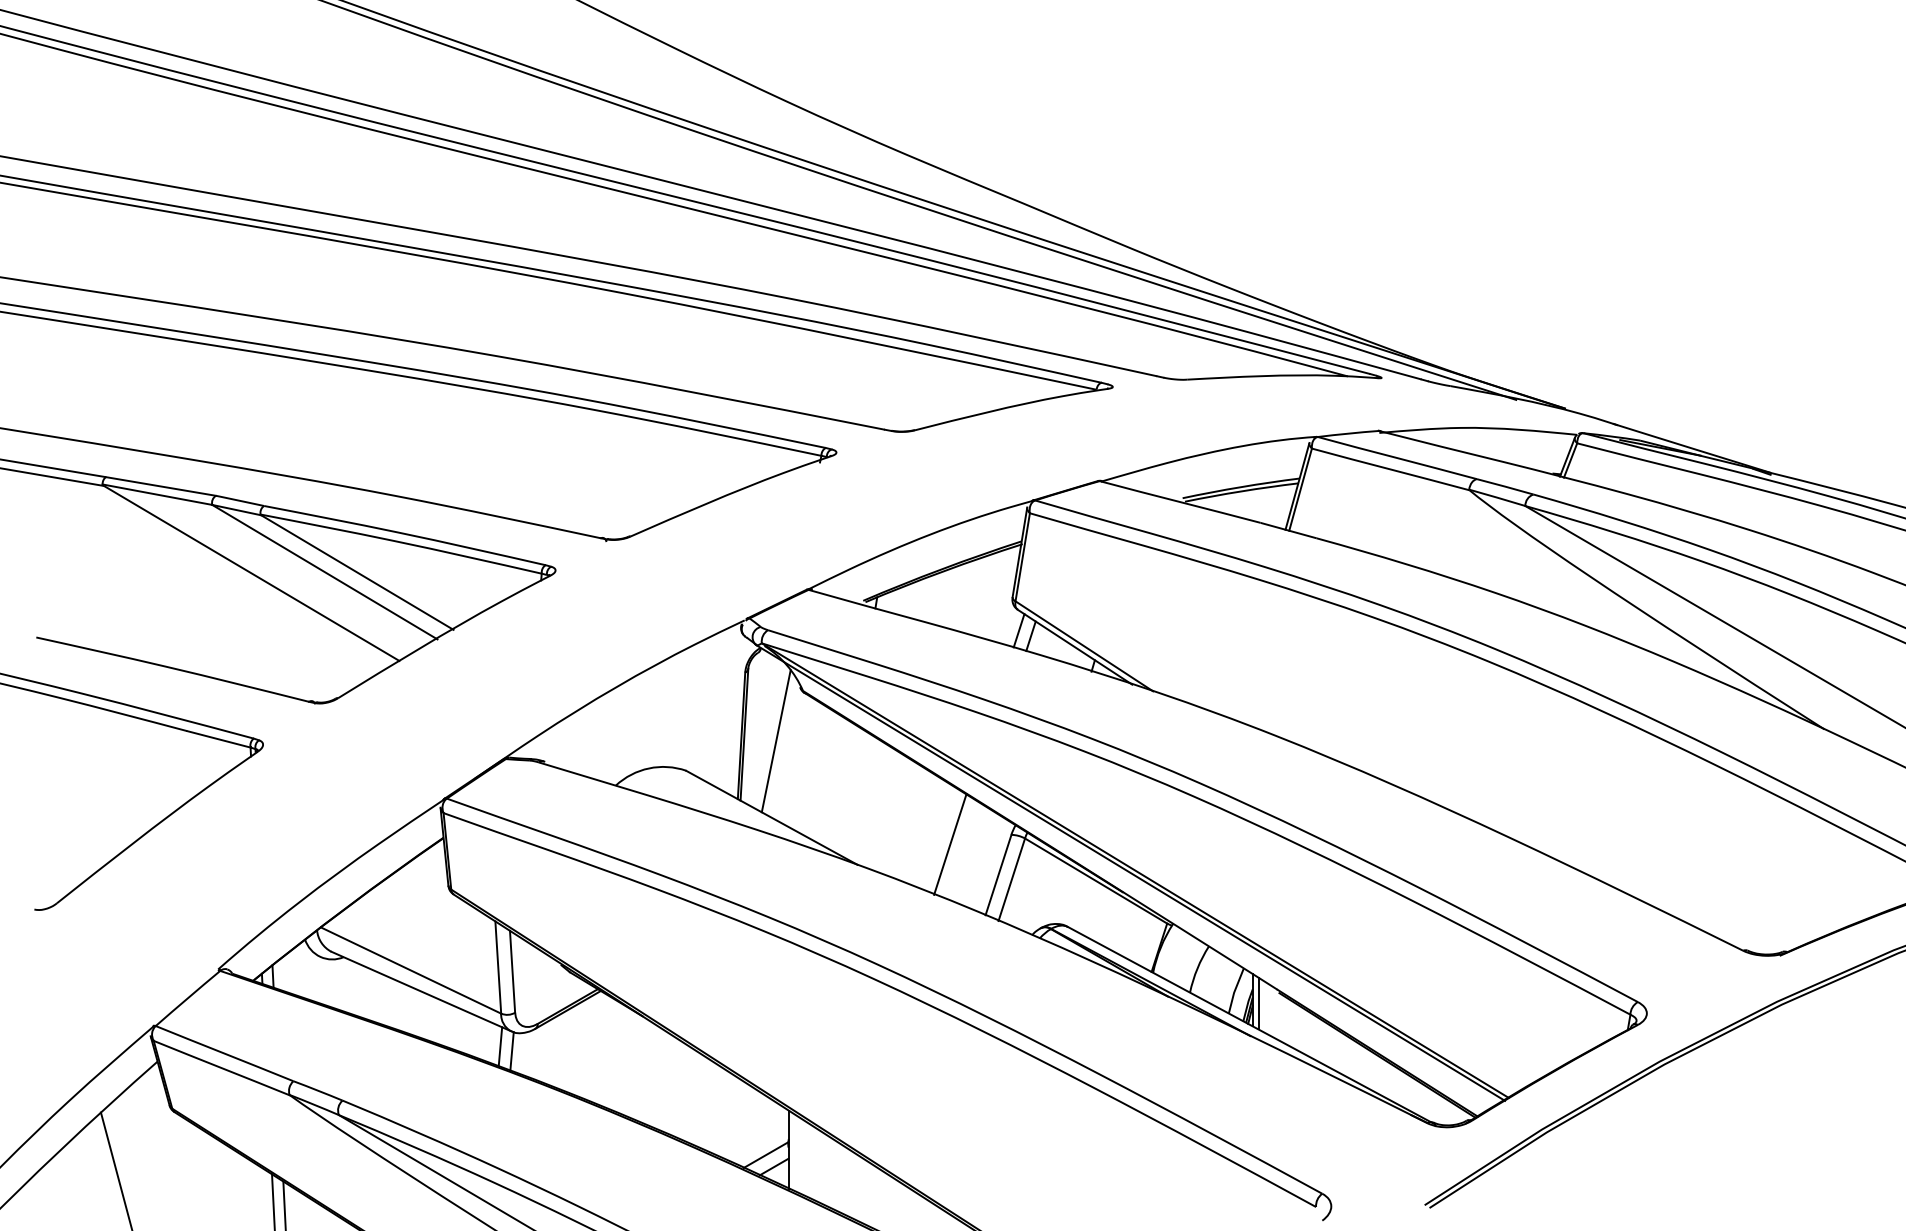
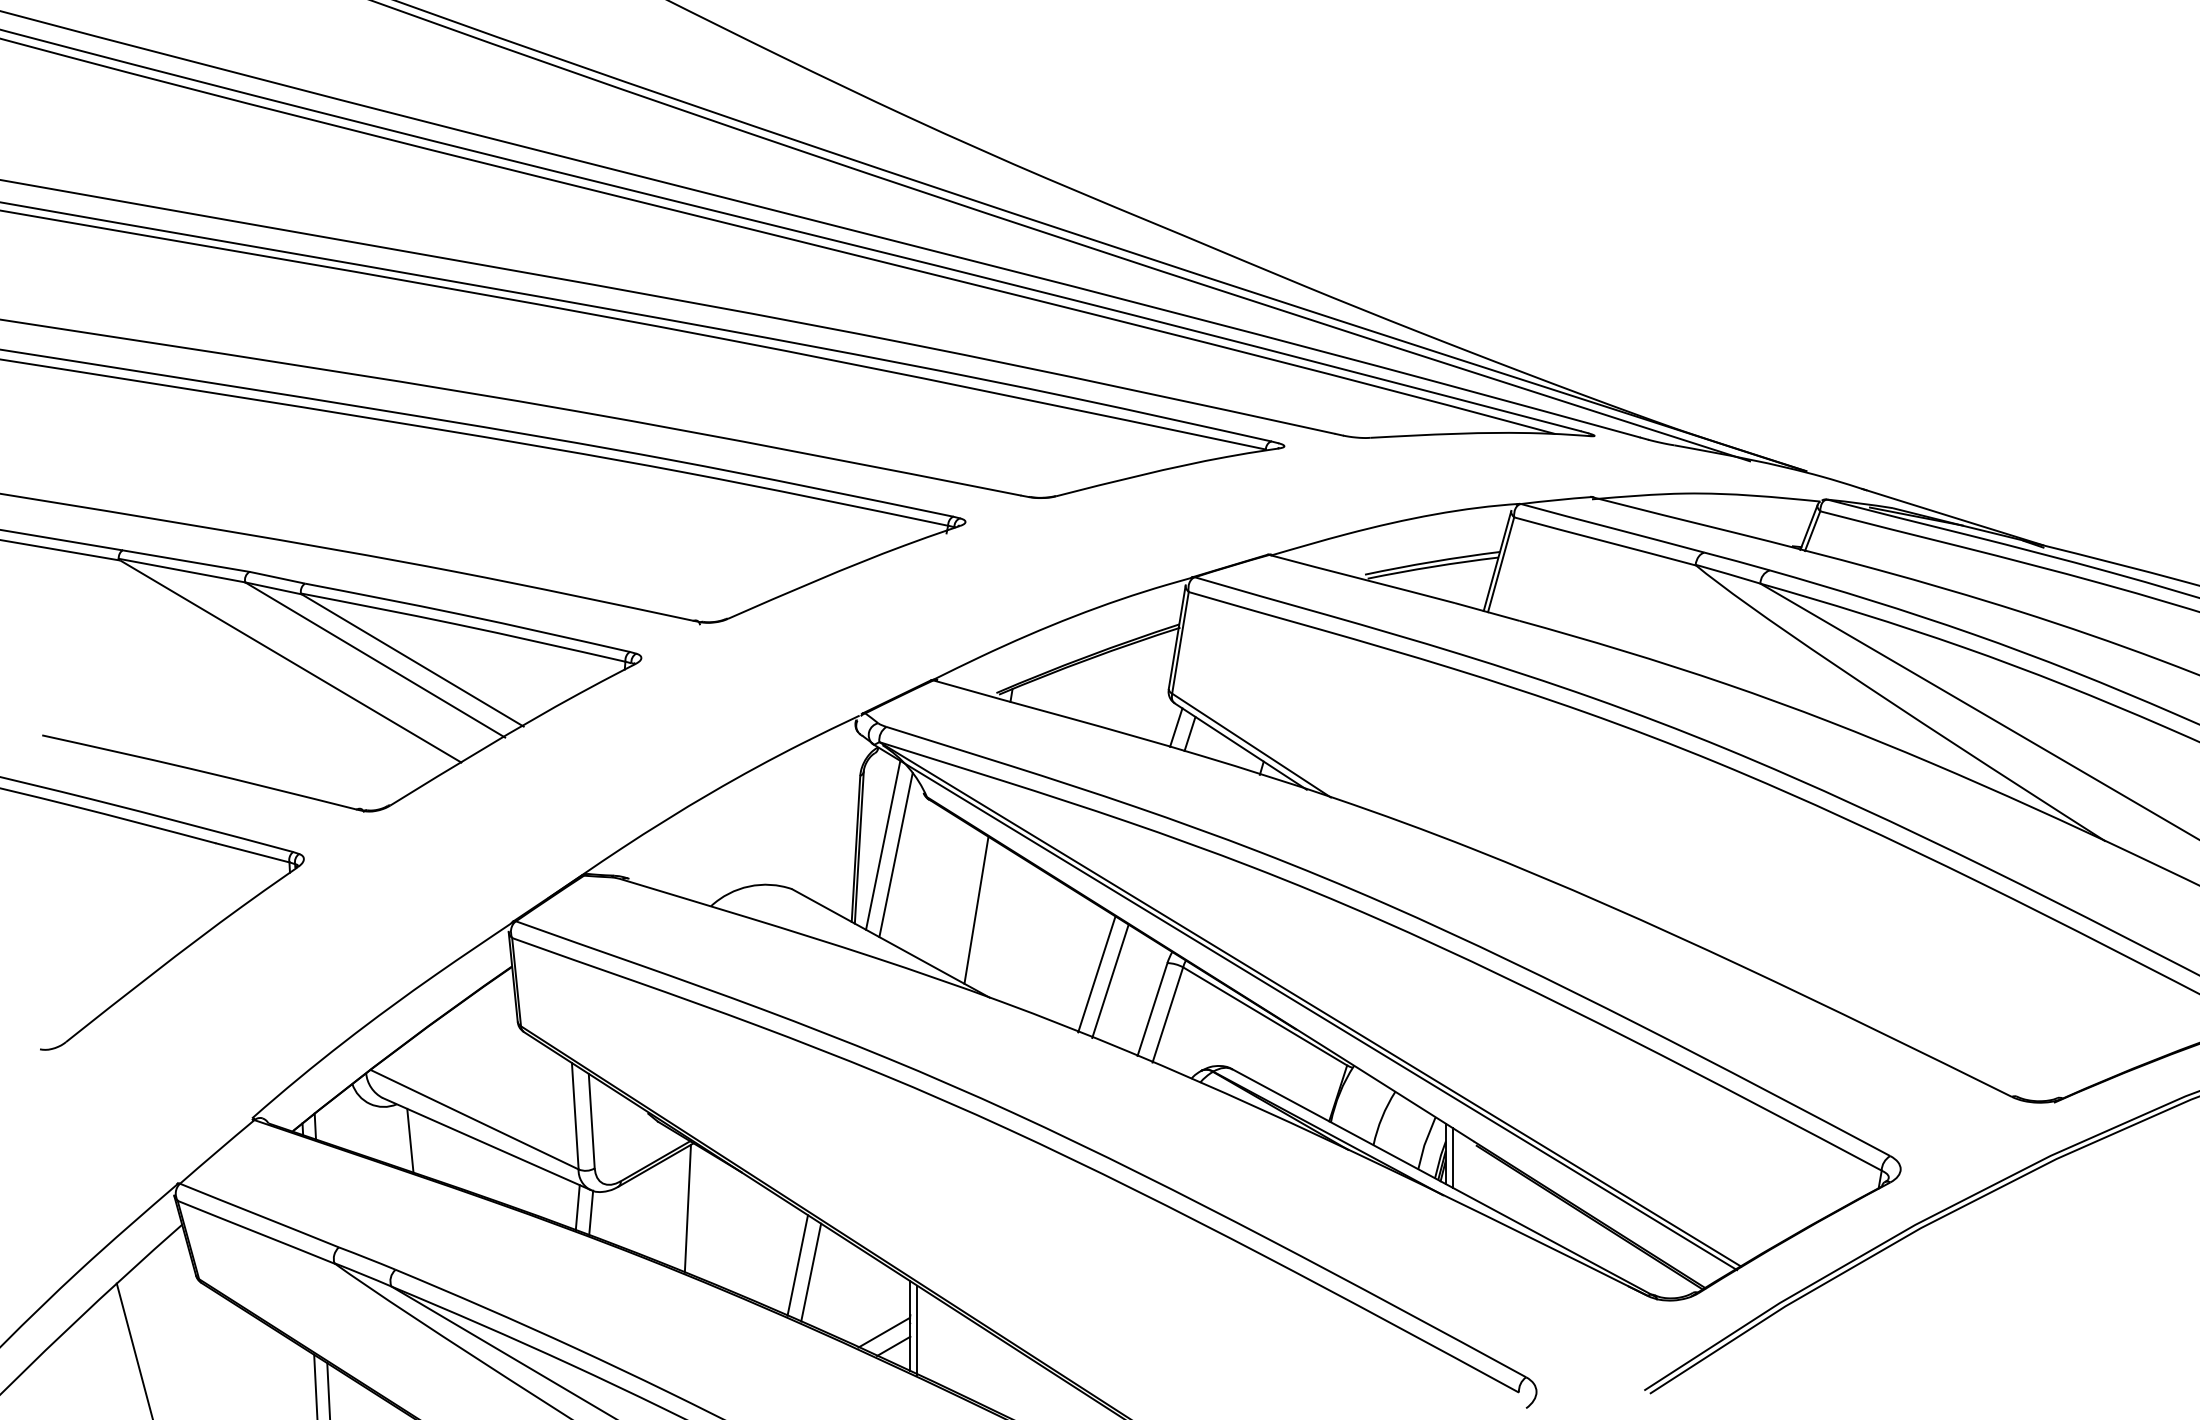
line: (765, 732) -> (883, 844), added
line: (845, 788) -> (976, 909), added
line: (962, 849) -> (1110, 980), added
line: (355, 988) -> (410, 1140), added
line: (595, 1047) -> (687, 1208), added
line: (690, 1096) -> (797, 1265), added
line: (702, 1102) -> (811, 1272), added
line: (794, 1152) -> (917, 1329), added

